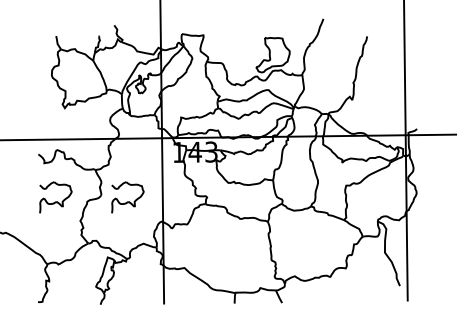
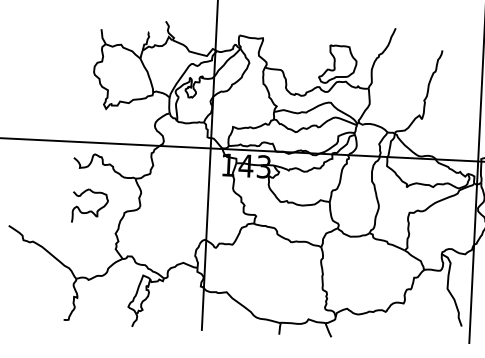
part: (127, 197) -> (168, 211), removed

